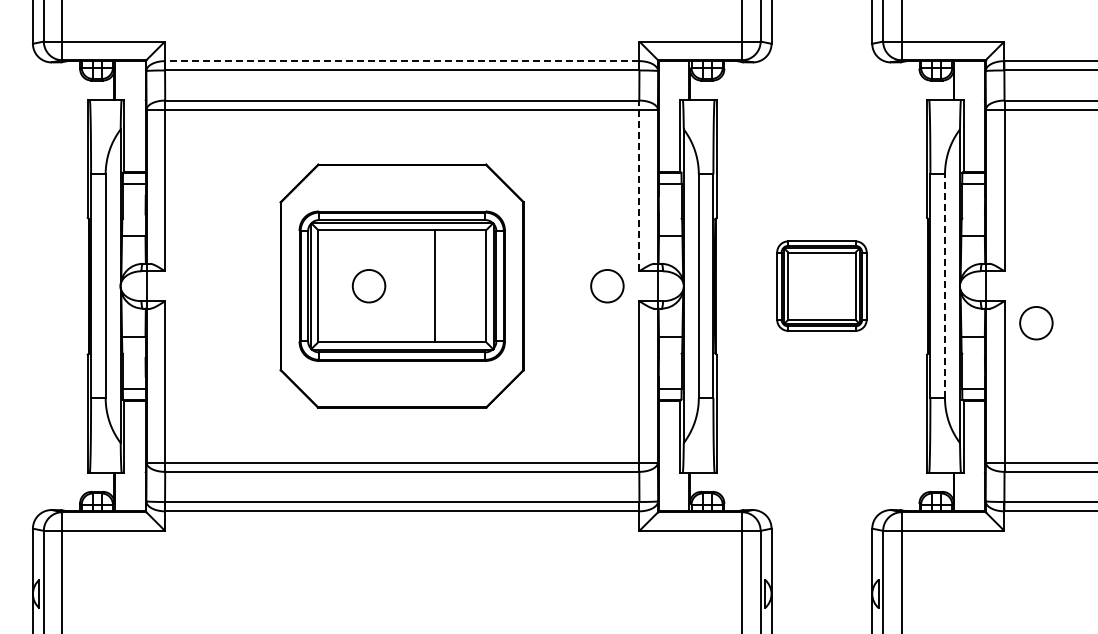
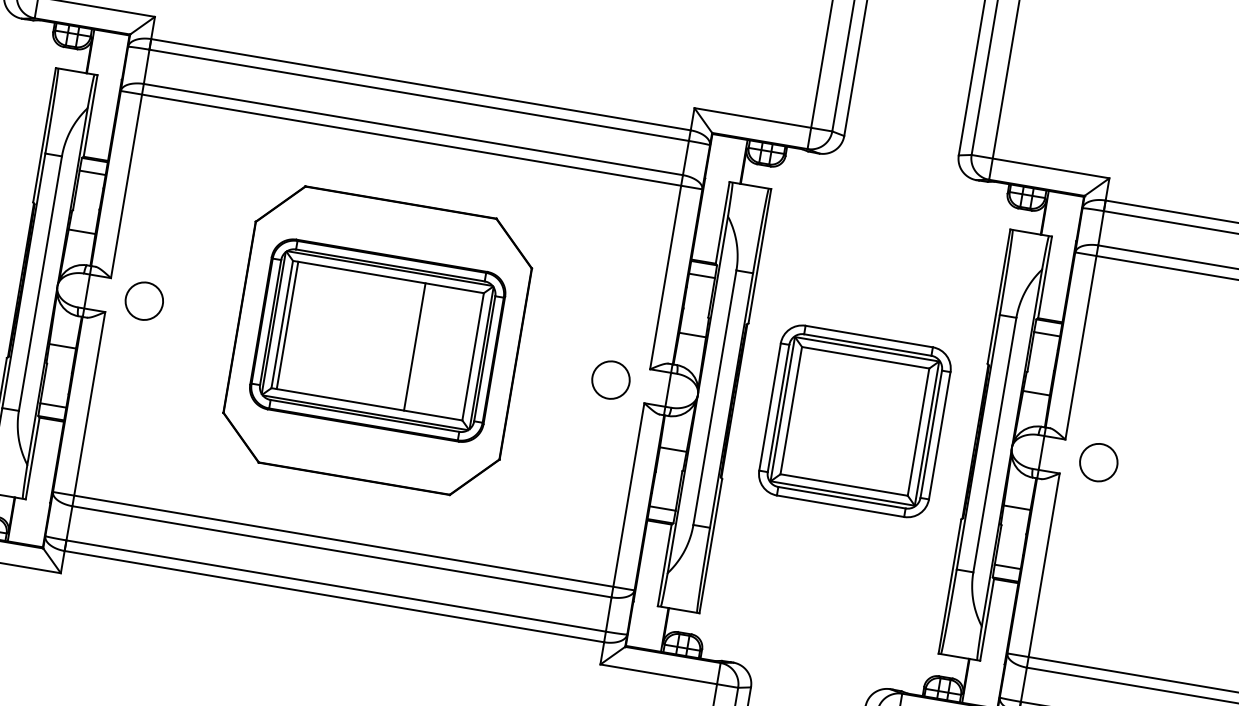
line: (401, 61) -> (420, 84), dashed -> solid
line: (639, 185) -> (666, 271), dashed -> solid
part: (821, 285) -> (854, 420), size x1.67
line: (322, 286) -> (286, 325), added
circle: (368, 286) -> (143, 301), moved
line: (945, 286) -> (995, 445), dashed -> solid
circle: (1036, 323) -> (1098, 462), moved

